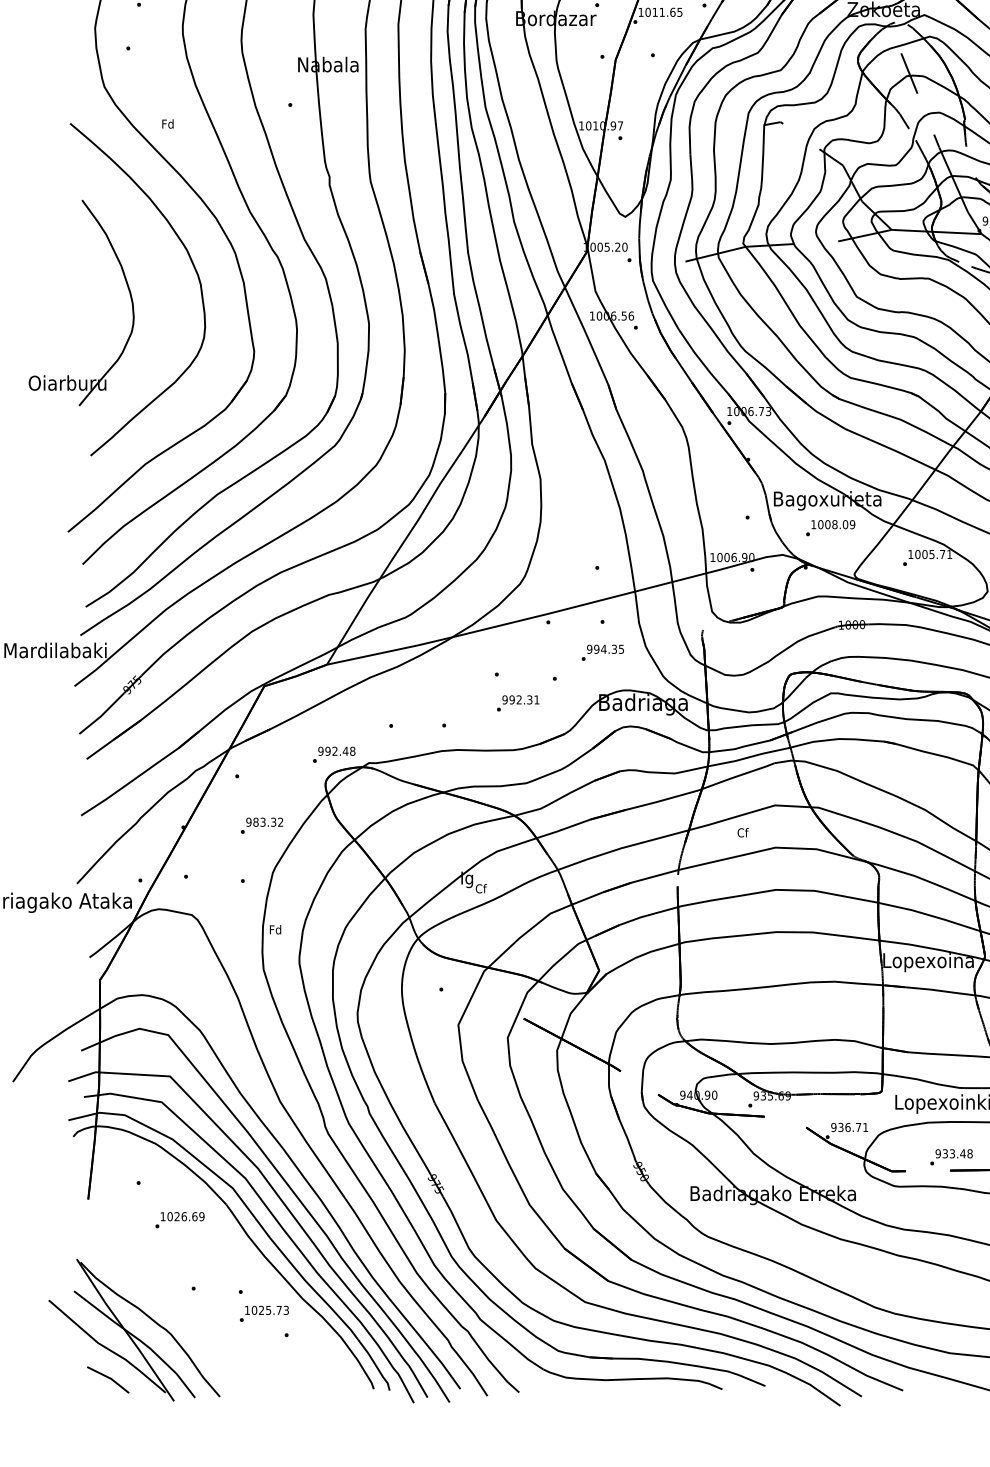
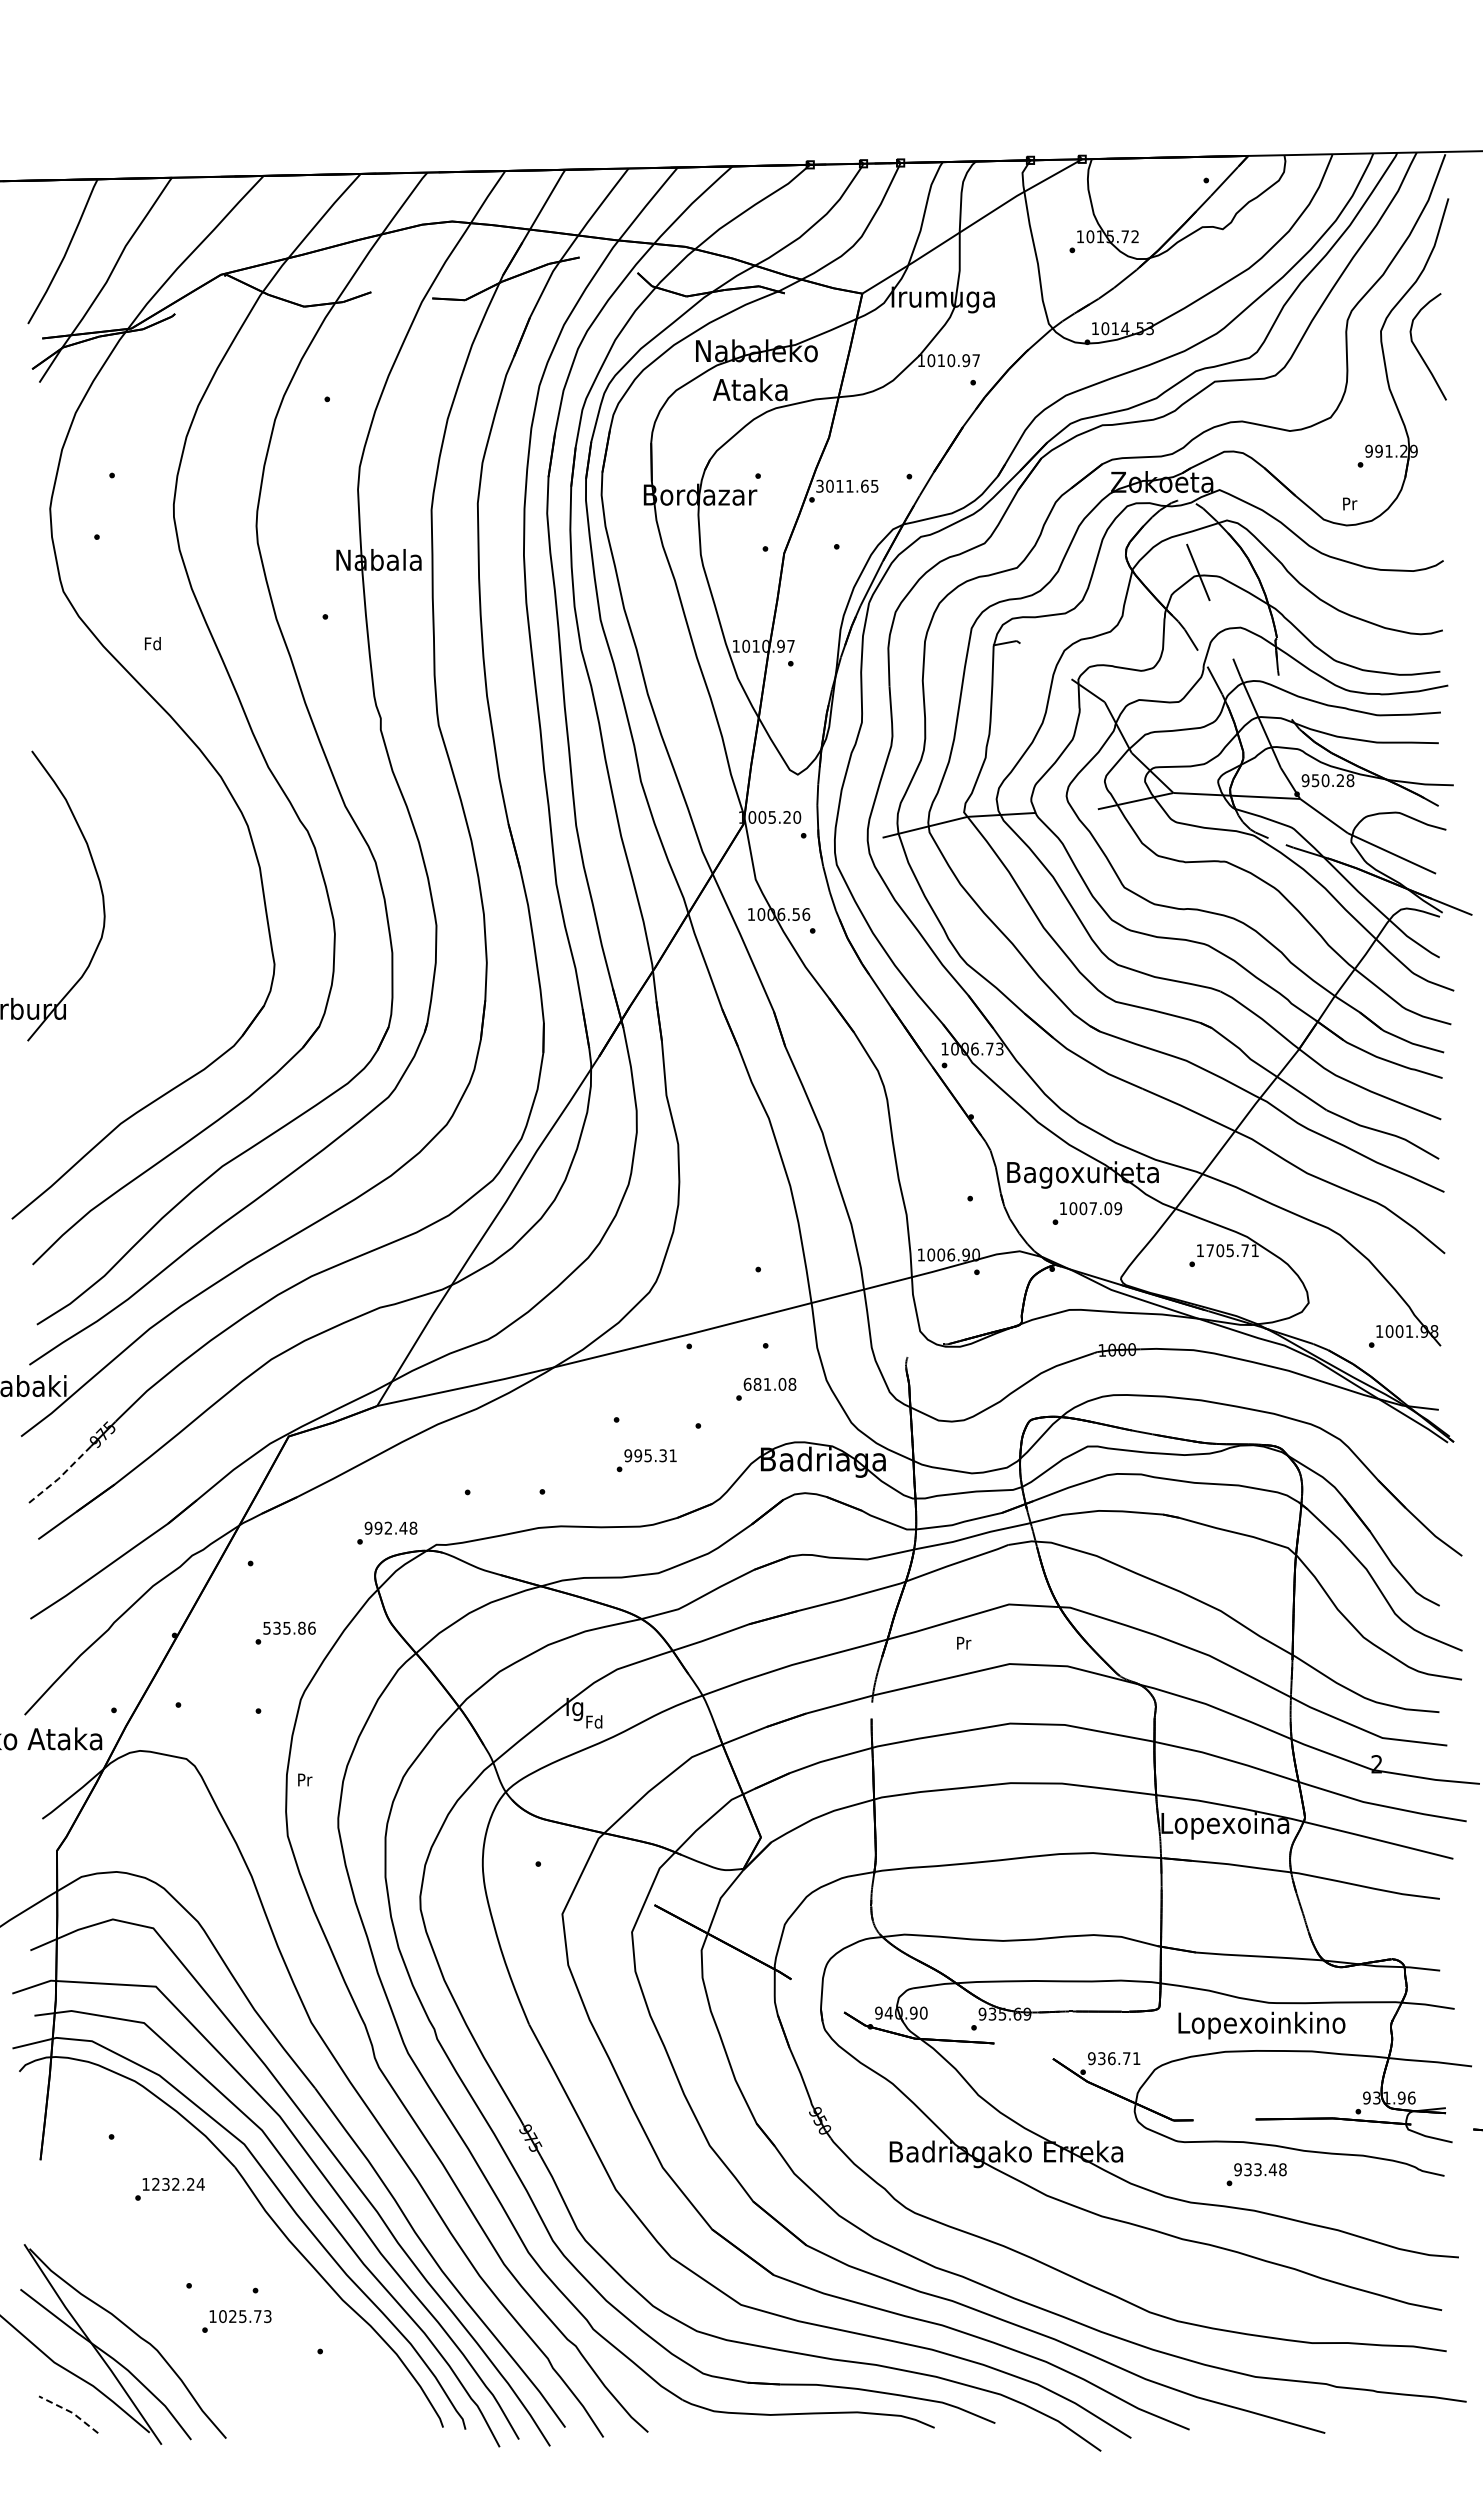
text: (640, 11) -> (819, 485), 1011.65 -> 3011.65
curve: (193, 266) -> (188, 844), removed
text: (835, 524) -> (1093, 1208), 1008.09 -> 1007.09
text: (918, 554) -> (1210, 1250), 1005.71 -> 1705.71
text: (605, 648) -> (769, 1383), 994.35 -> 681.08
text: (518, 699) -> (647, 1455), 992.31 -> 995.31
line: (101, 715) -> (59, 1477), solid -> dashed
text: (264, 821) -> (289, 1627), 983.32 -> 535.86
text: (742, 832) -> (963, 1642), Cf -> Pr
text: (481, 888) -> (594, 1721), Cf -> Fd
text: (275, 929) -> (304, 1779), Fd -> Pr
text: (951, 1157) -> (1256, 2174), moved
text: (186, 1216) -> (178, 2183), 1026.69 -> 1232.24
text: (264, 1313) -> (236, 2321), moved
line: (110, 1378) -> (71, 2412), solid -> dashed

